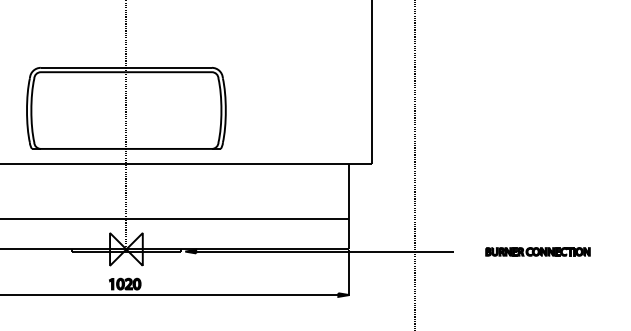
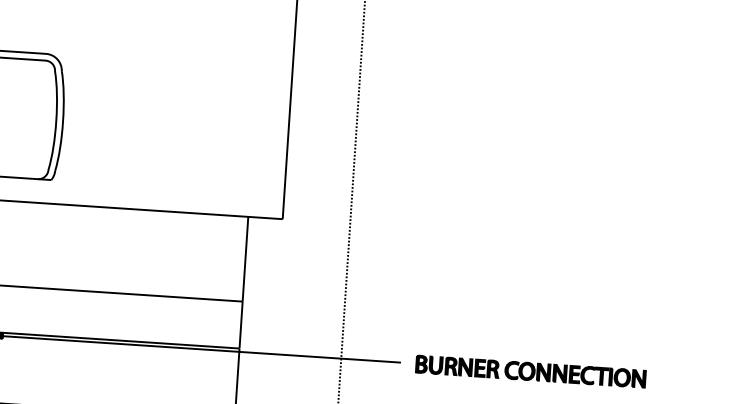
part: (537, 251) -> (530, 371), size x1.43

